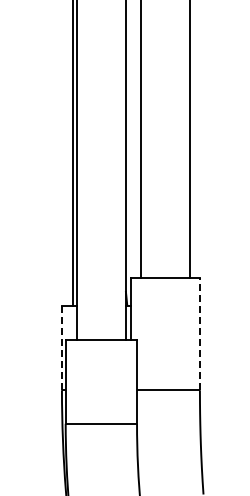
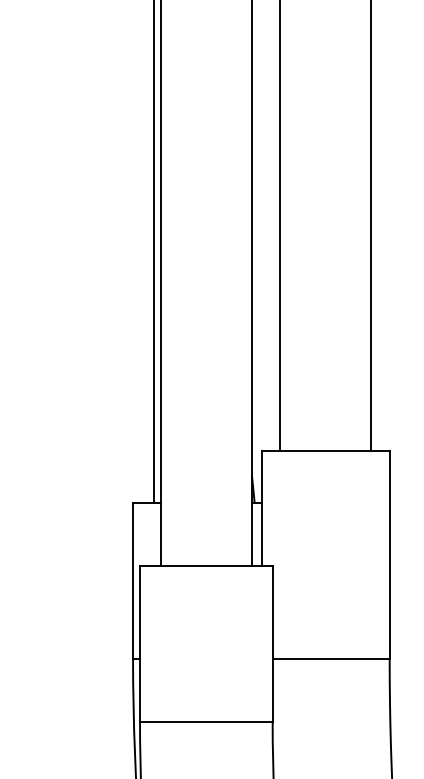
line: (199, 334) -> (388, 555), dashed -> solid
line: (61, 348) -> (132, 581), dashed -> solid

